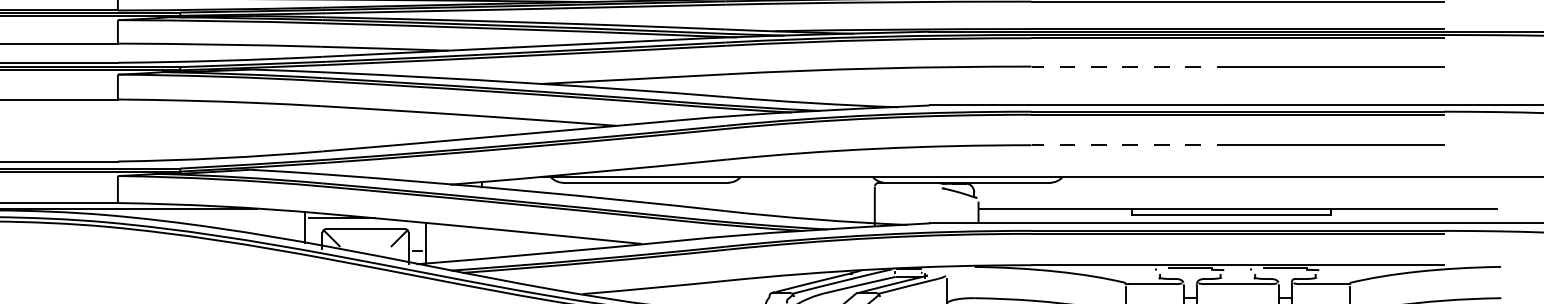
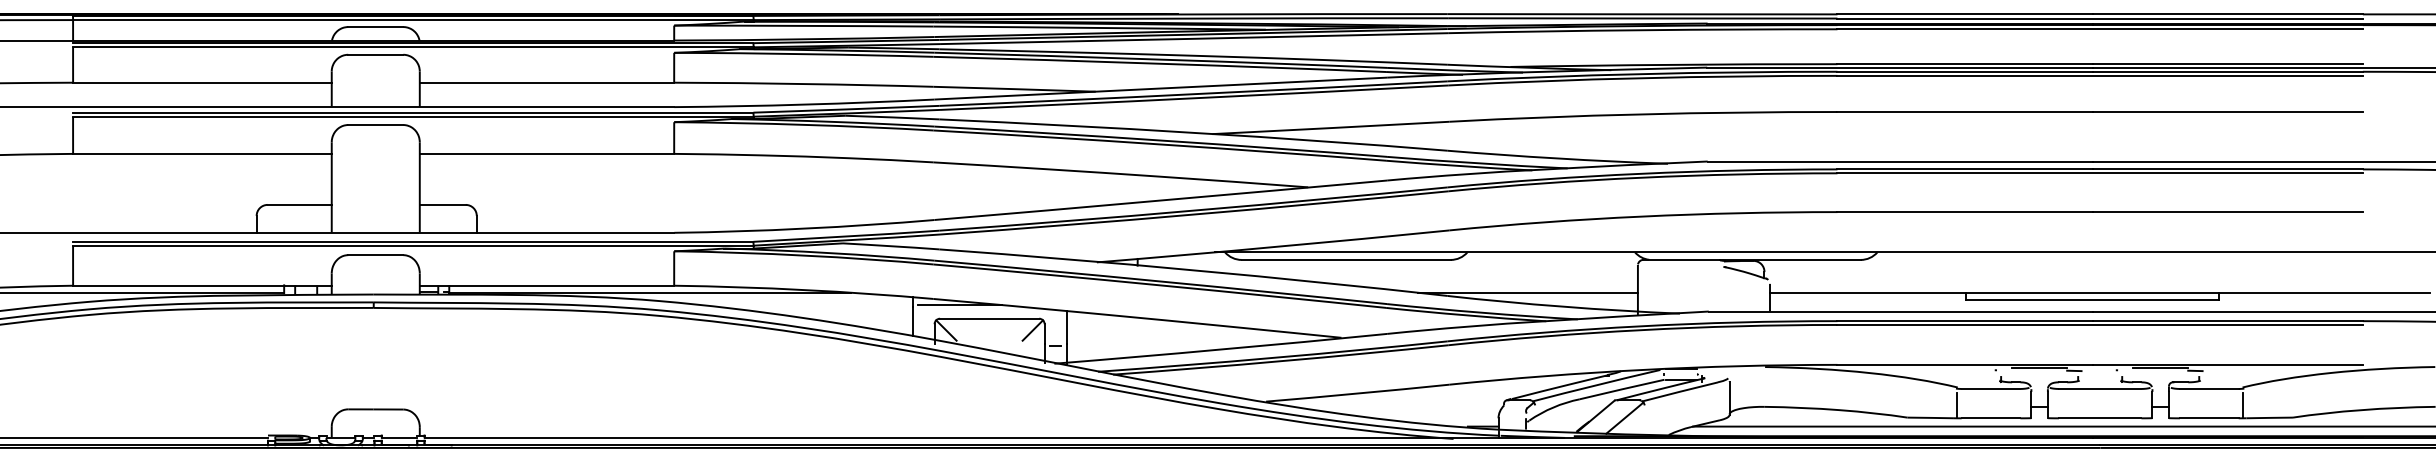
line: (1132, 67) -> (1965, 112), dashed -> solid
line: (1132, 145) -> (1965, 212), dashed -> solid
line: (788, 208) -> (1527, 292), added

